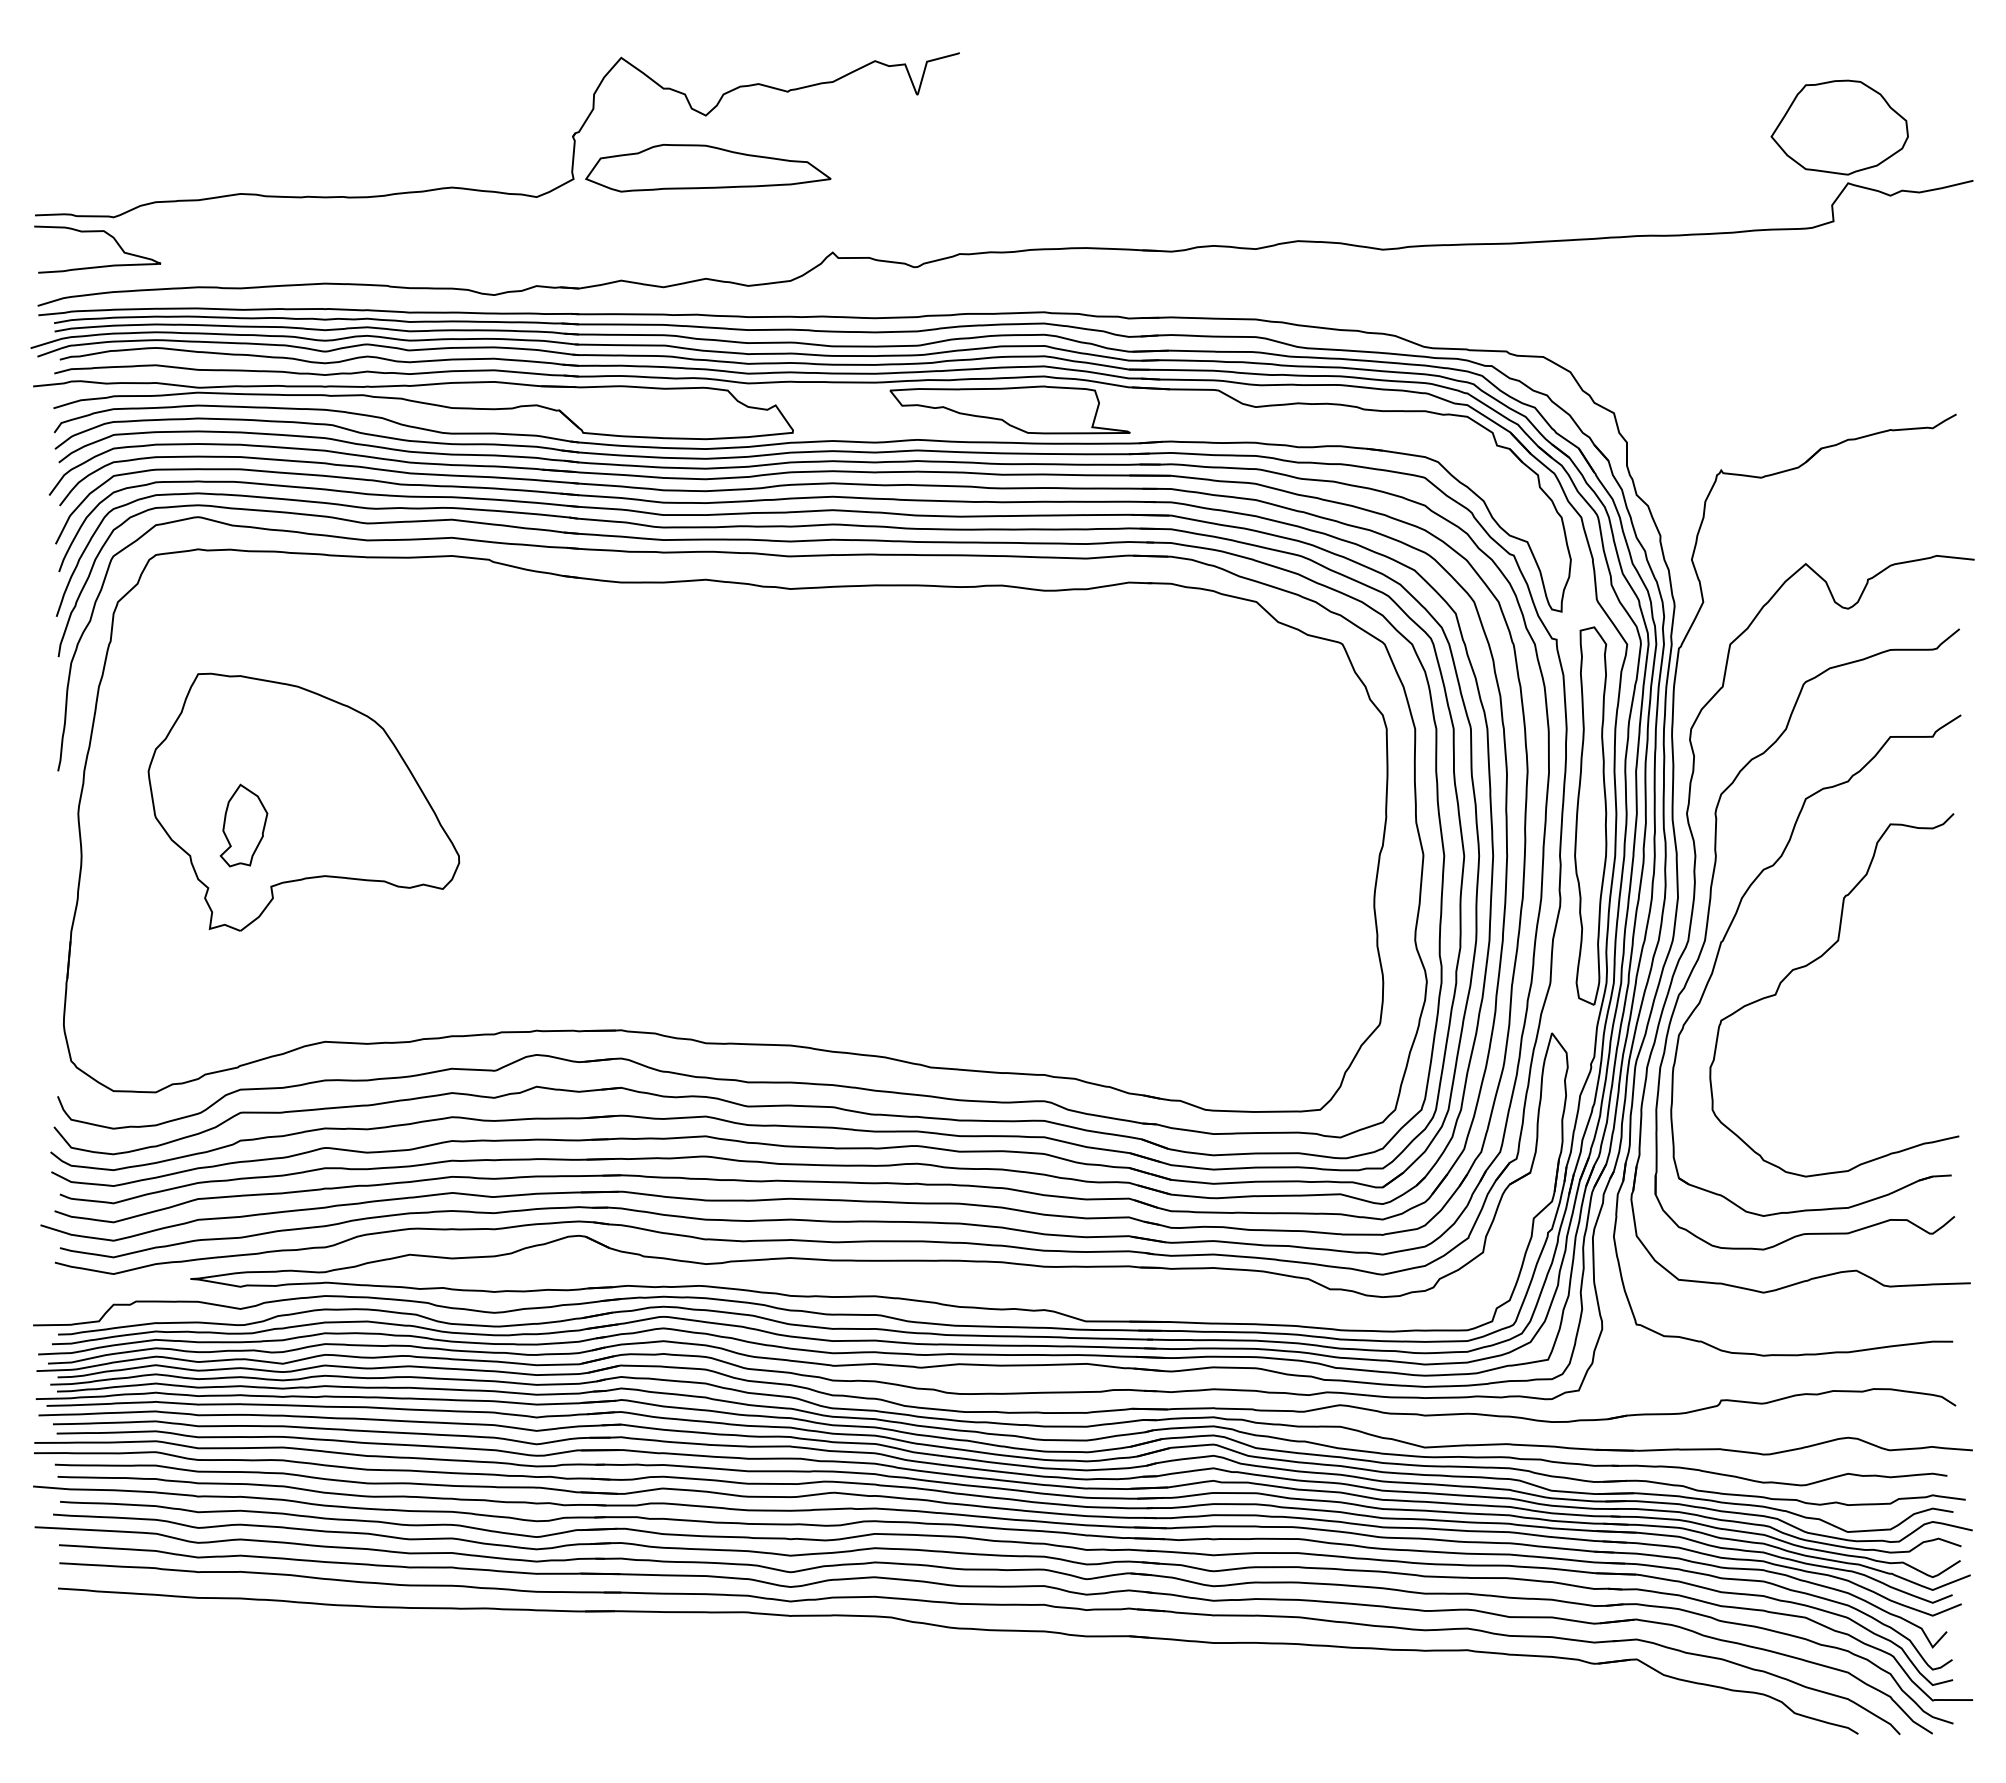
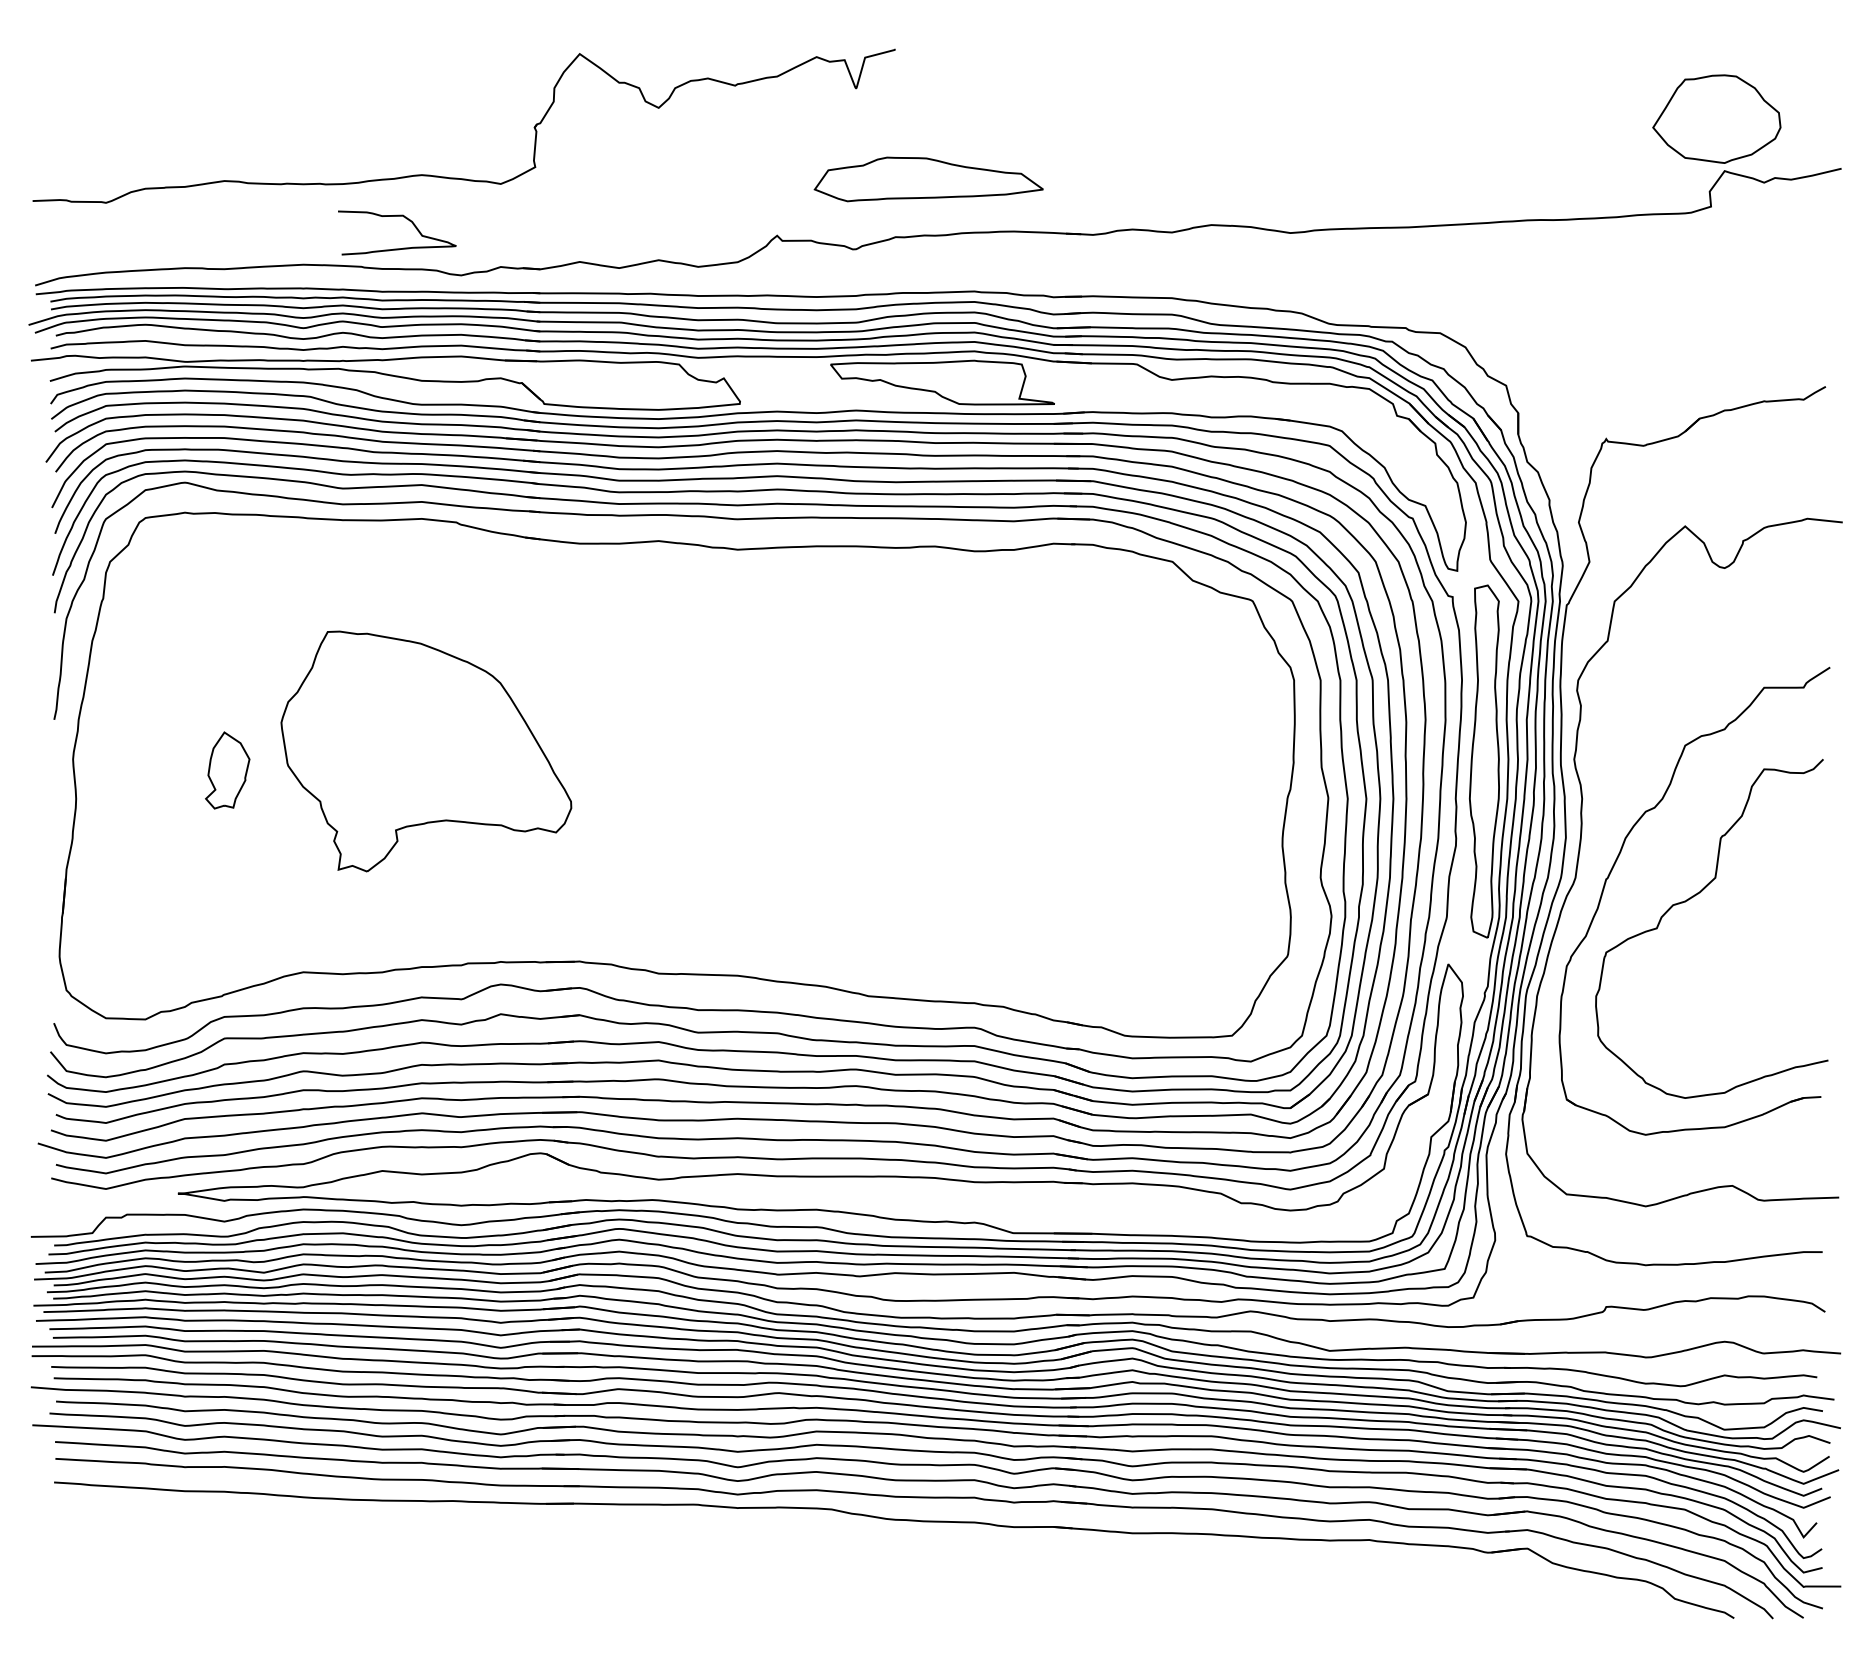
part: (708, 168) -> (929, 179), moved
curve: (101, 265) -> (400, 247), moved
part: (303, 801) -> (426, 750), moved
part: (1708, 923) -> (1594, 861), removed

